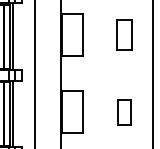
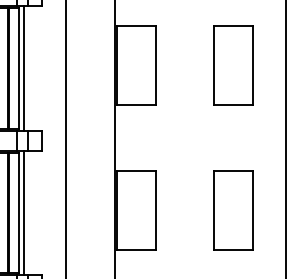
part: (124, 34) -> (233, 64), size x1.43
part: (124, 111) -> (233, 208), size x1.67

